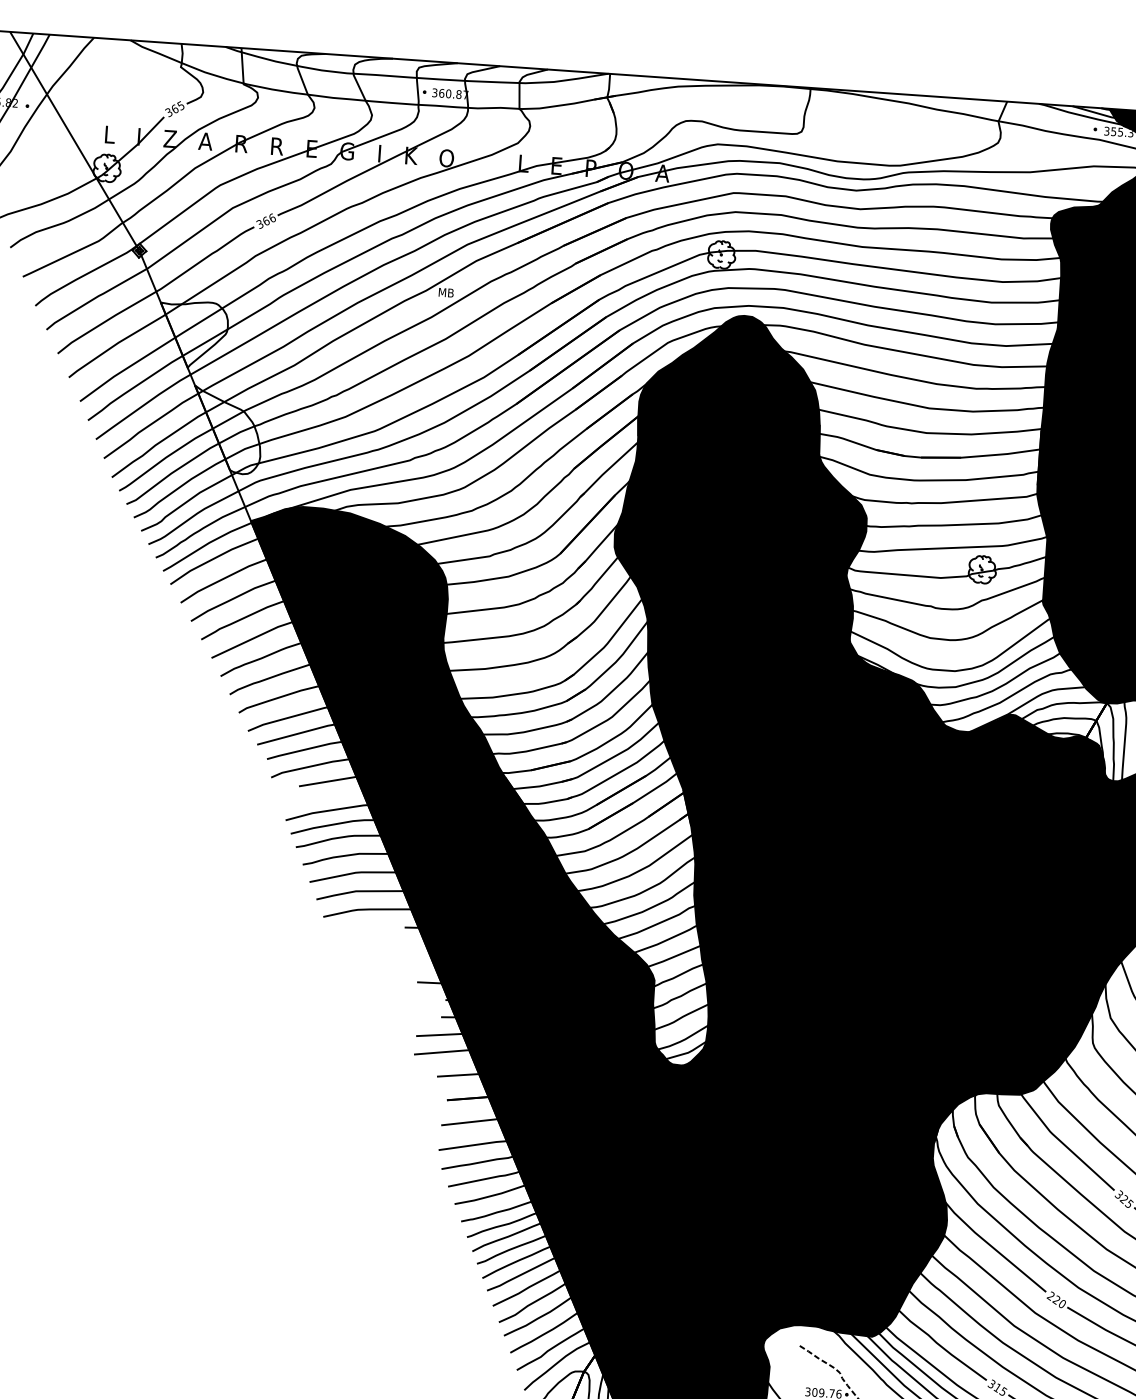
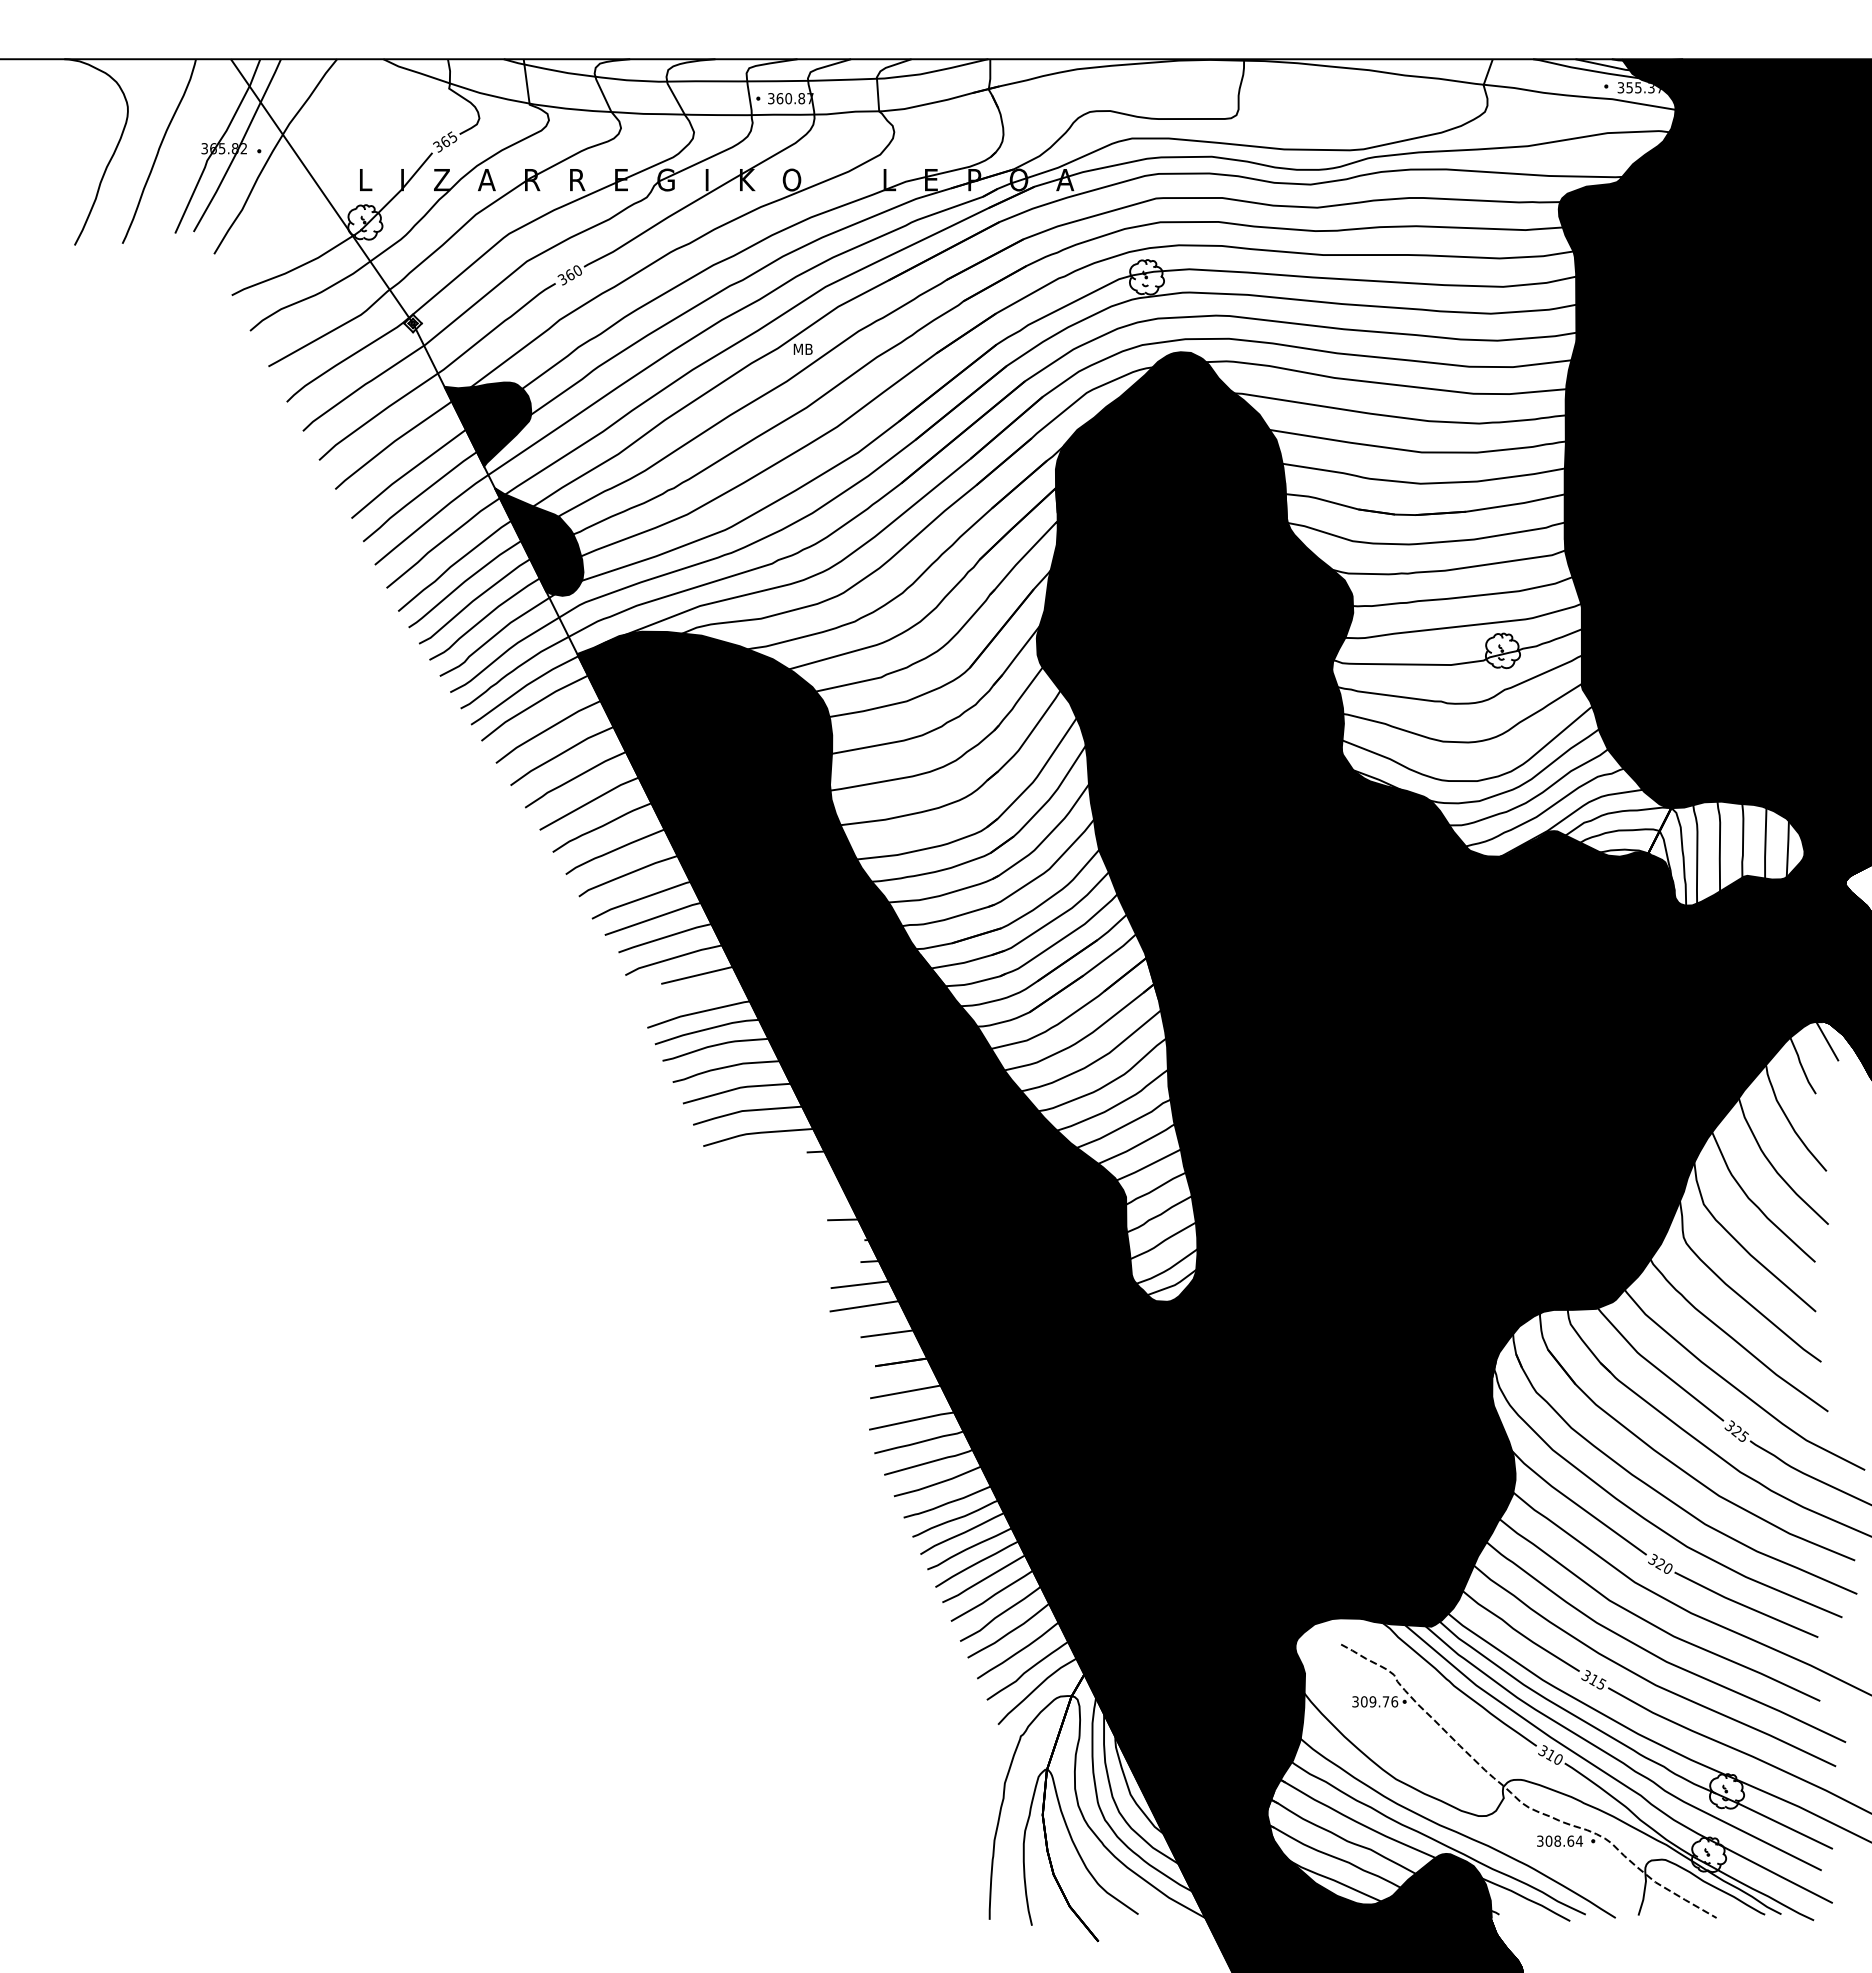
text: (272, 217) -> (577, 269), 366 -> 360
fill: (192, 334) -> (487, 424), added
fill: (226, 429) -> (538, 541), added
text: (1050, 1295) -> (1652, 1559), 220 -> 320

